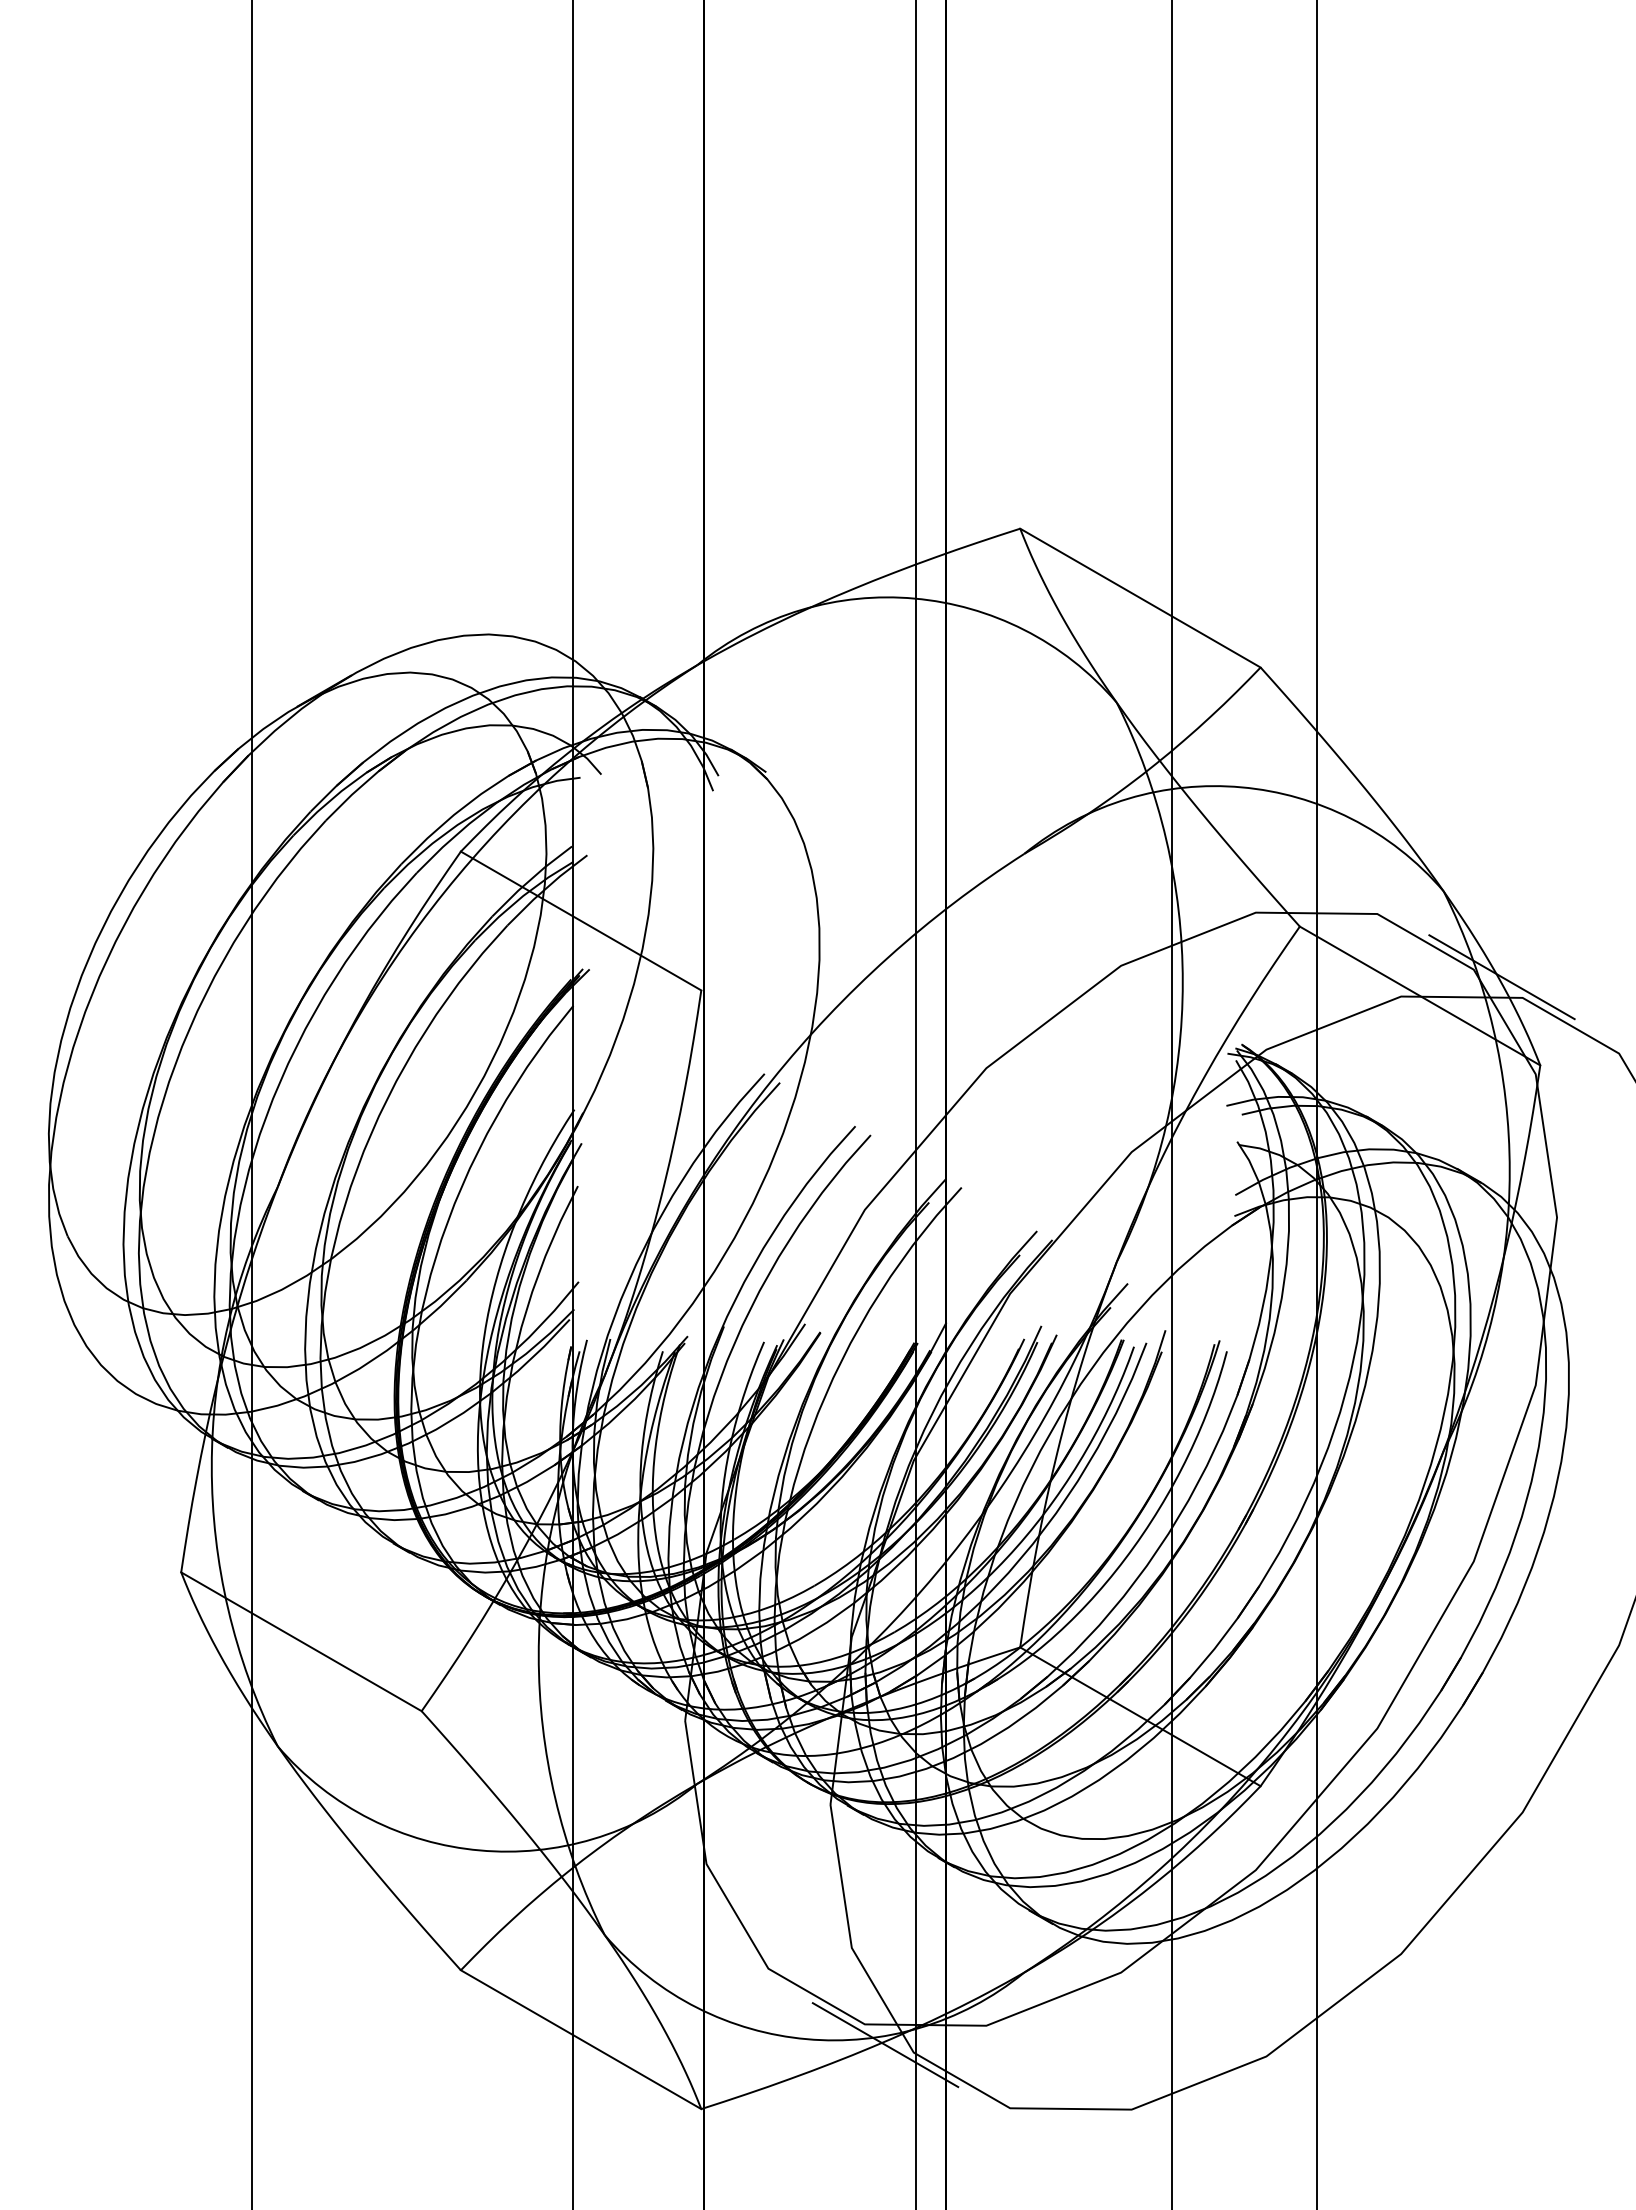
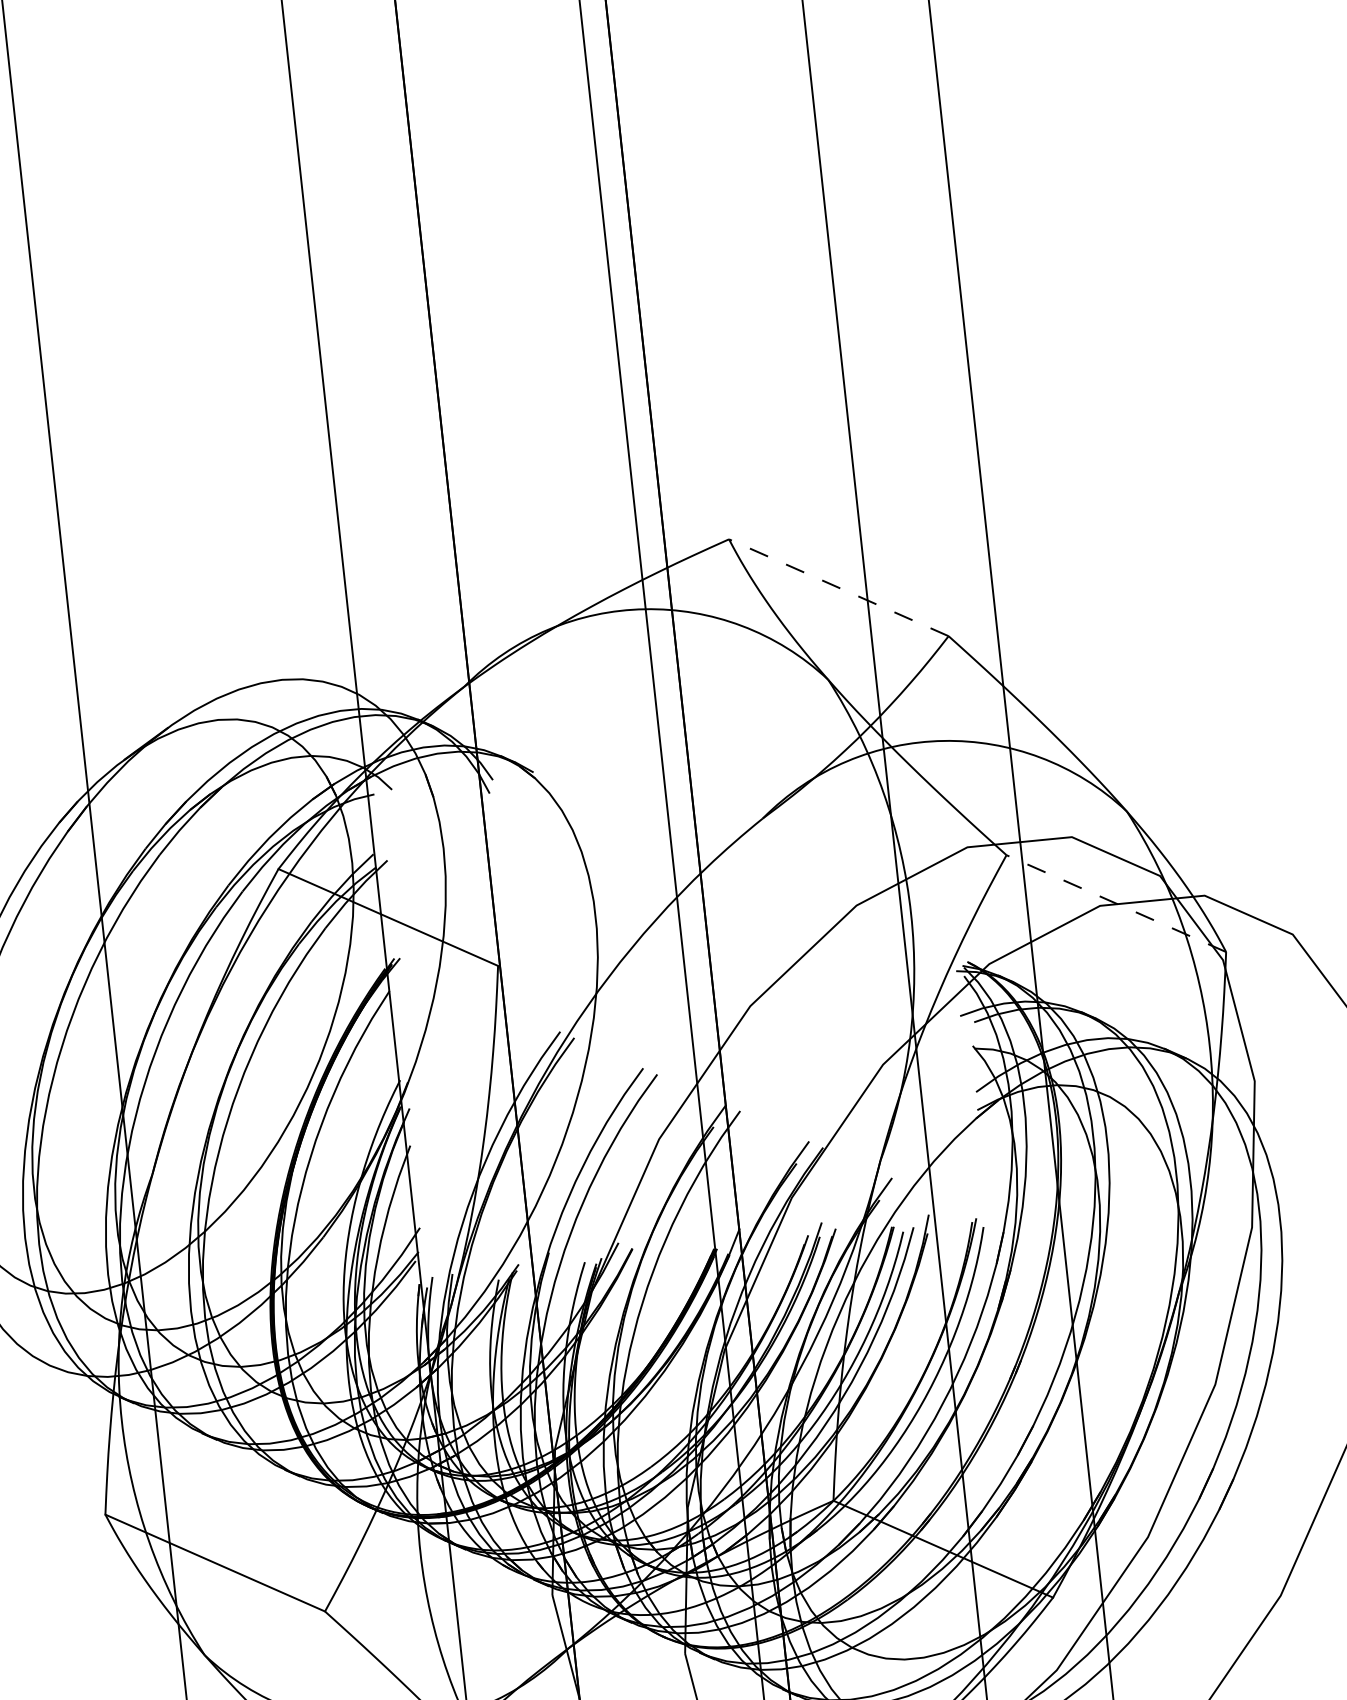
line: (1140, 598) -> (838, 588), solid -> dashed
line: (1501, 977) -> (1184, 880), removed
line: (1420, 996) -> (1116, 904), solid -> dashed

